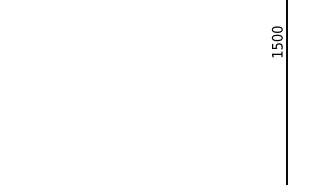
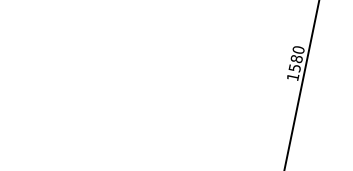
text: (277, 37) -> (297, 58), 1500 -> 1580

